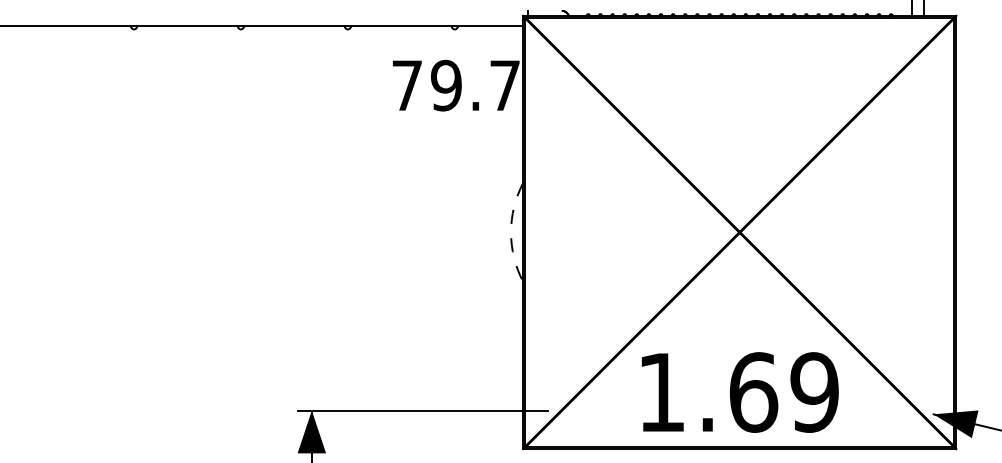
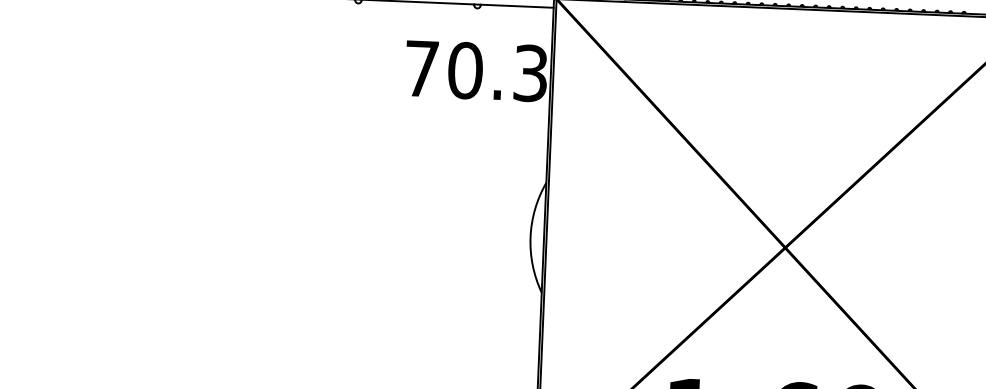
text: (474, 85) -> (496, 71), 79.7 -> 70.3
arc: (511, 232) -> (531, 237), dashed -> solid

